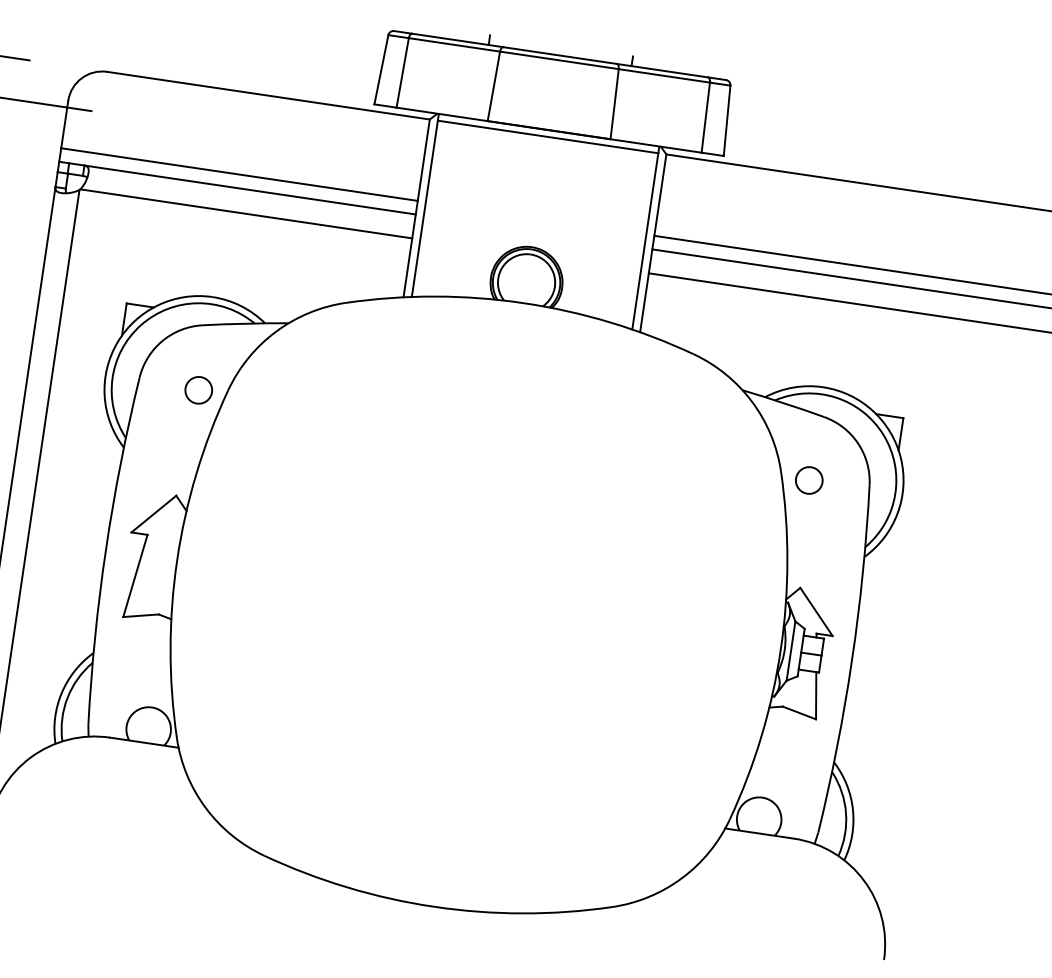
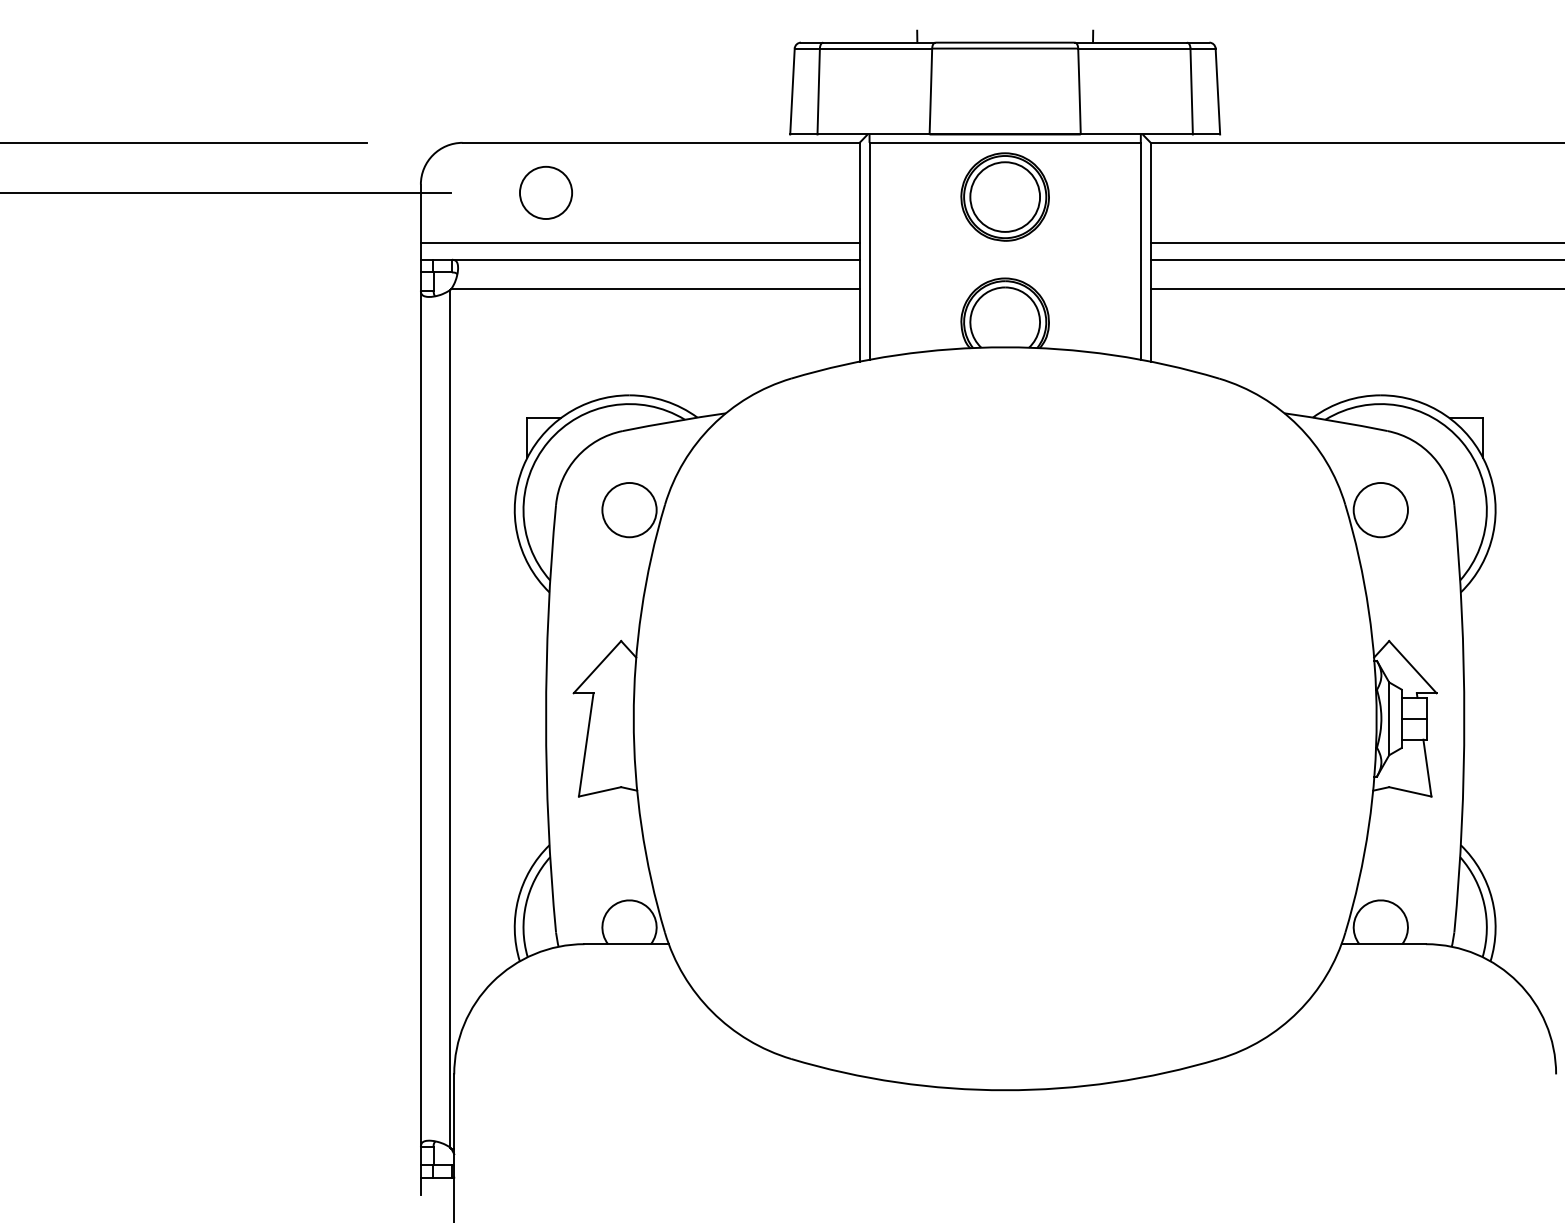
circle: (168, 122) -> (545, 192), added
part: (541, 180) -> (1004, 196), added
circle: (198, 390) -> (629, 510), size x1.67
circle: (808, 480) -> (1380, 510), size x1.67

